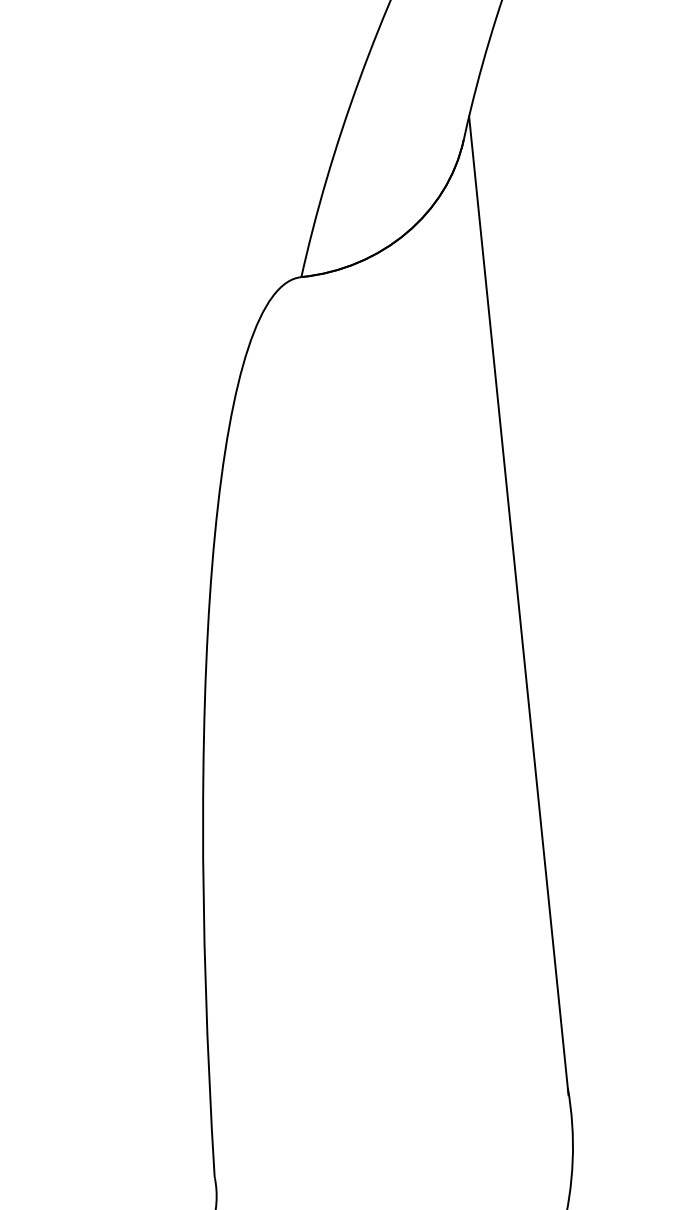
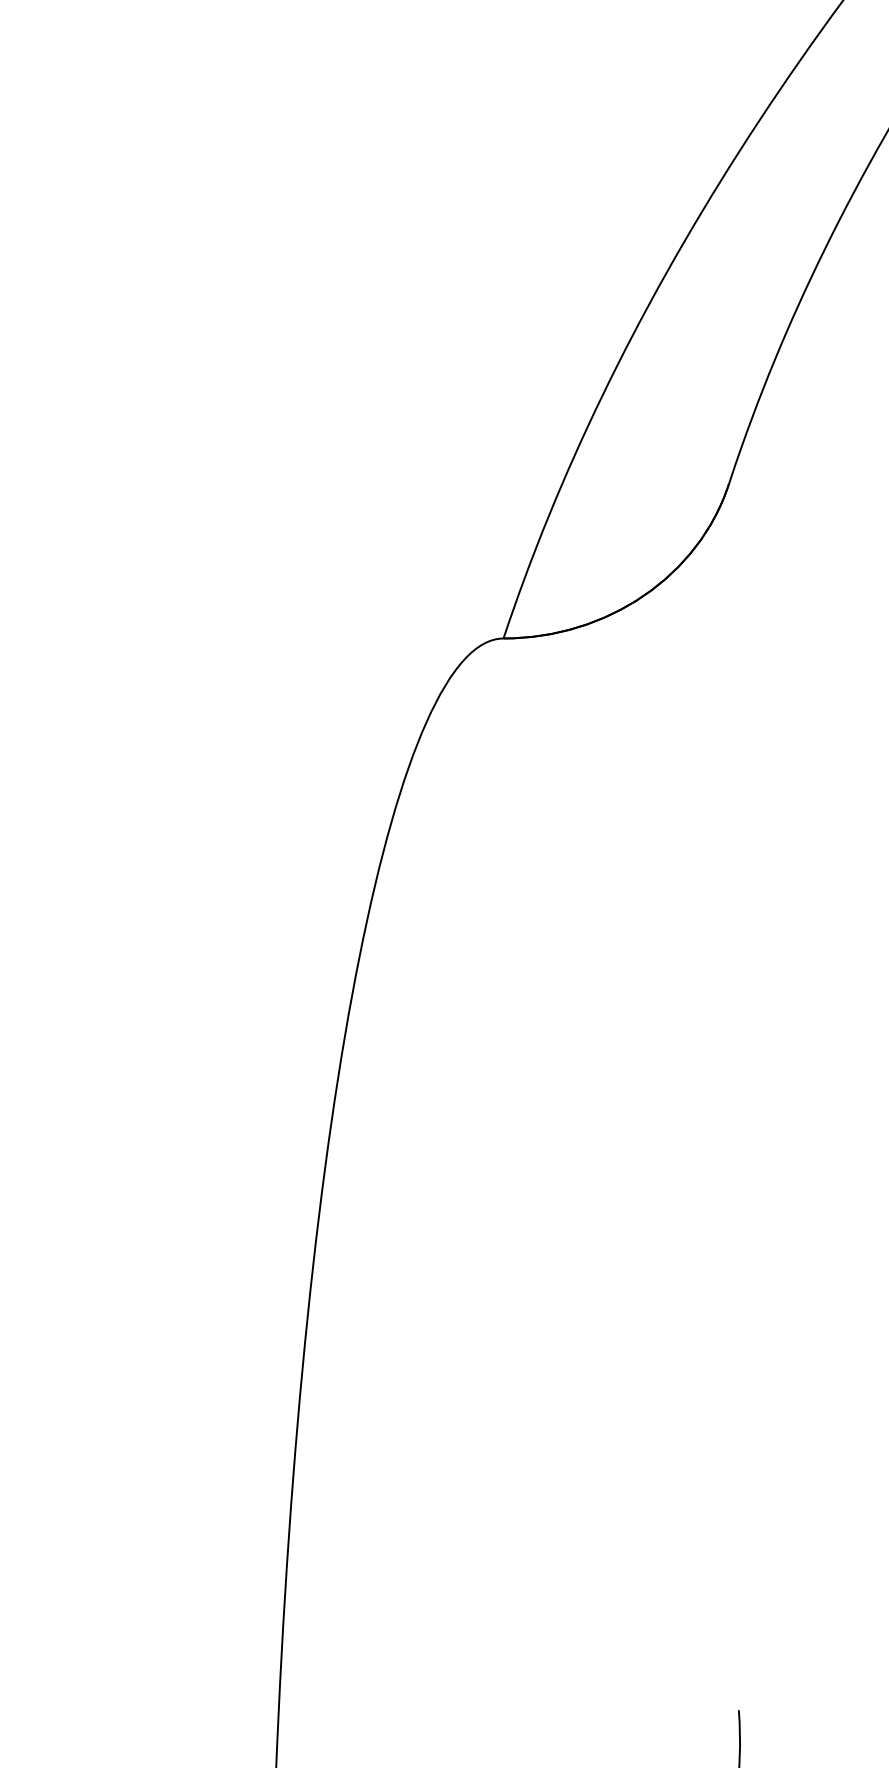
line: (518, 605) -> (738, 1086), removed

